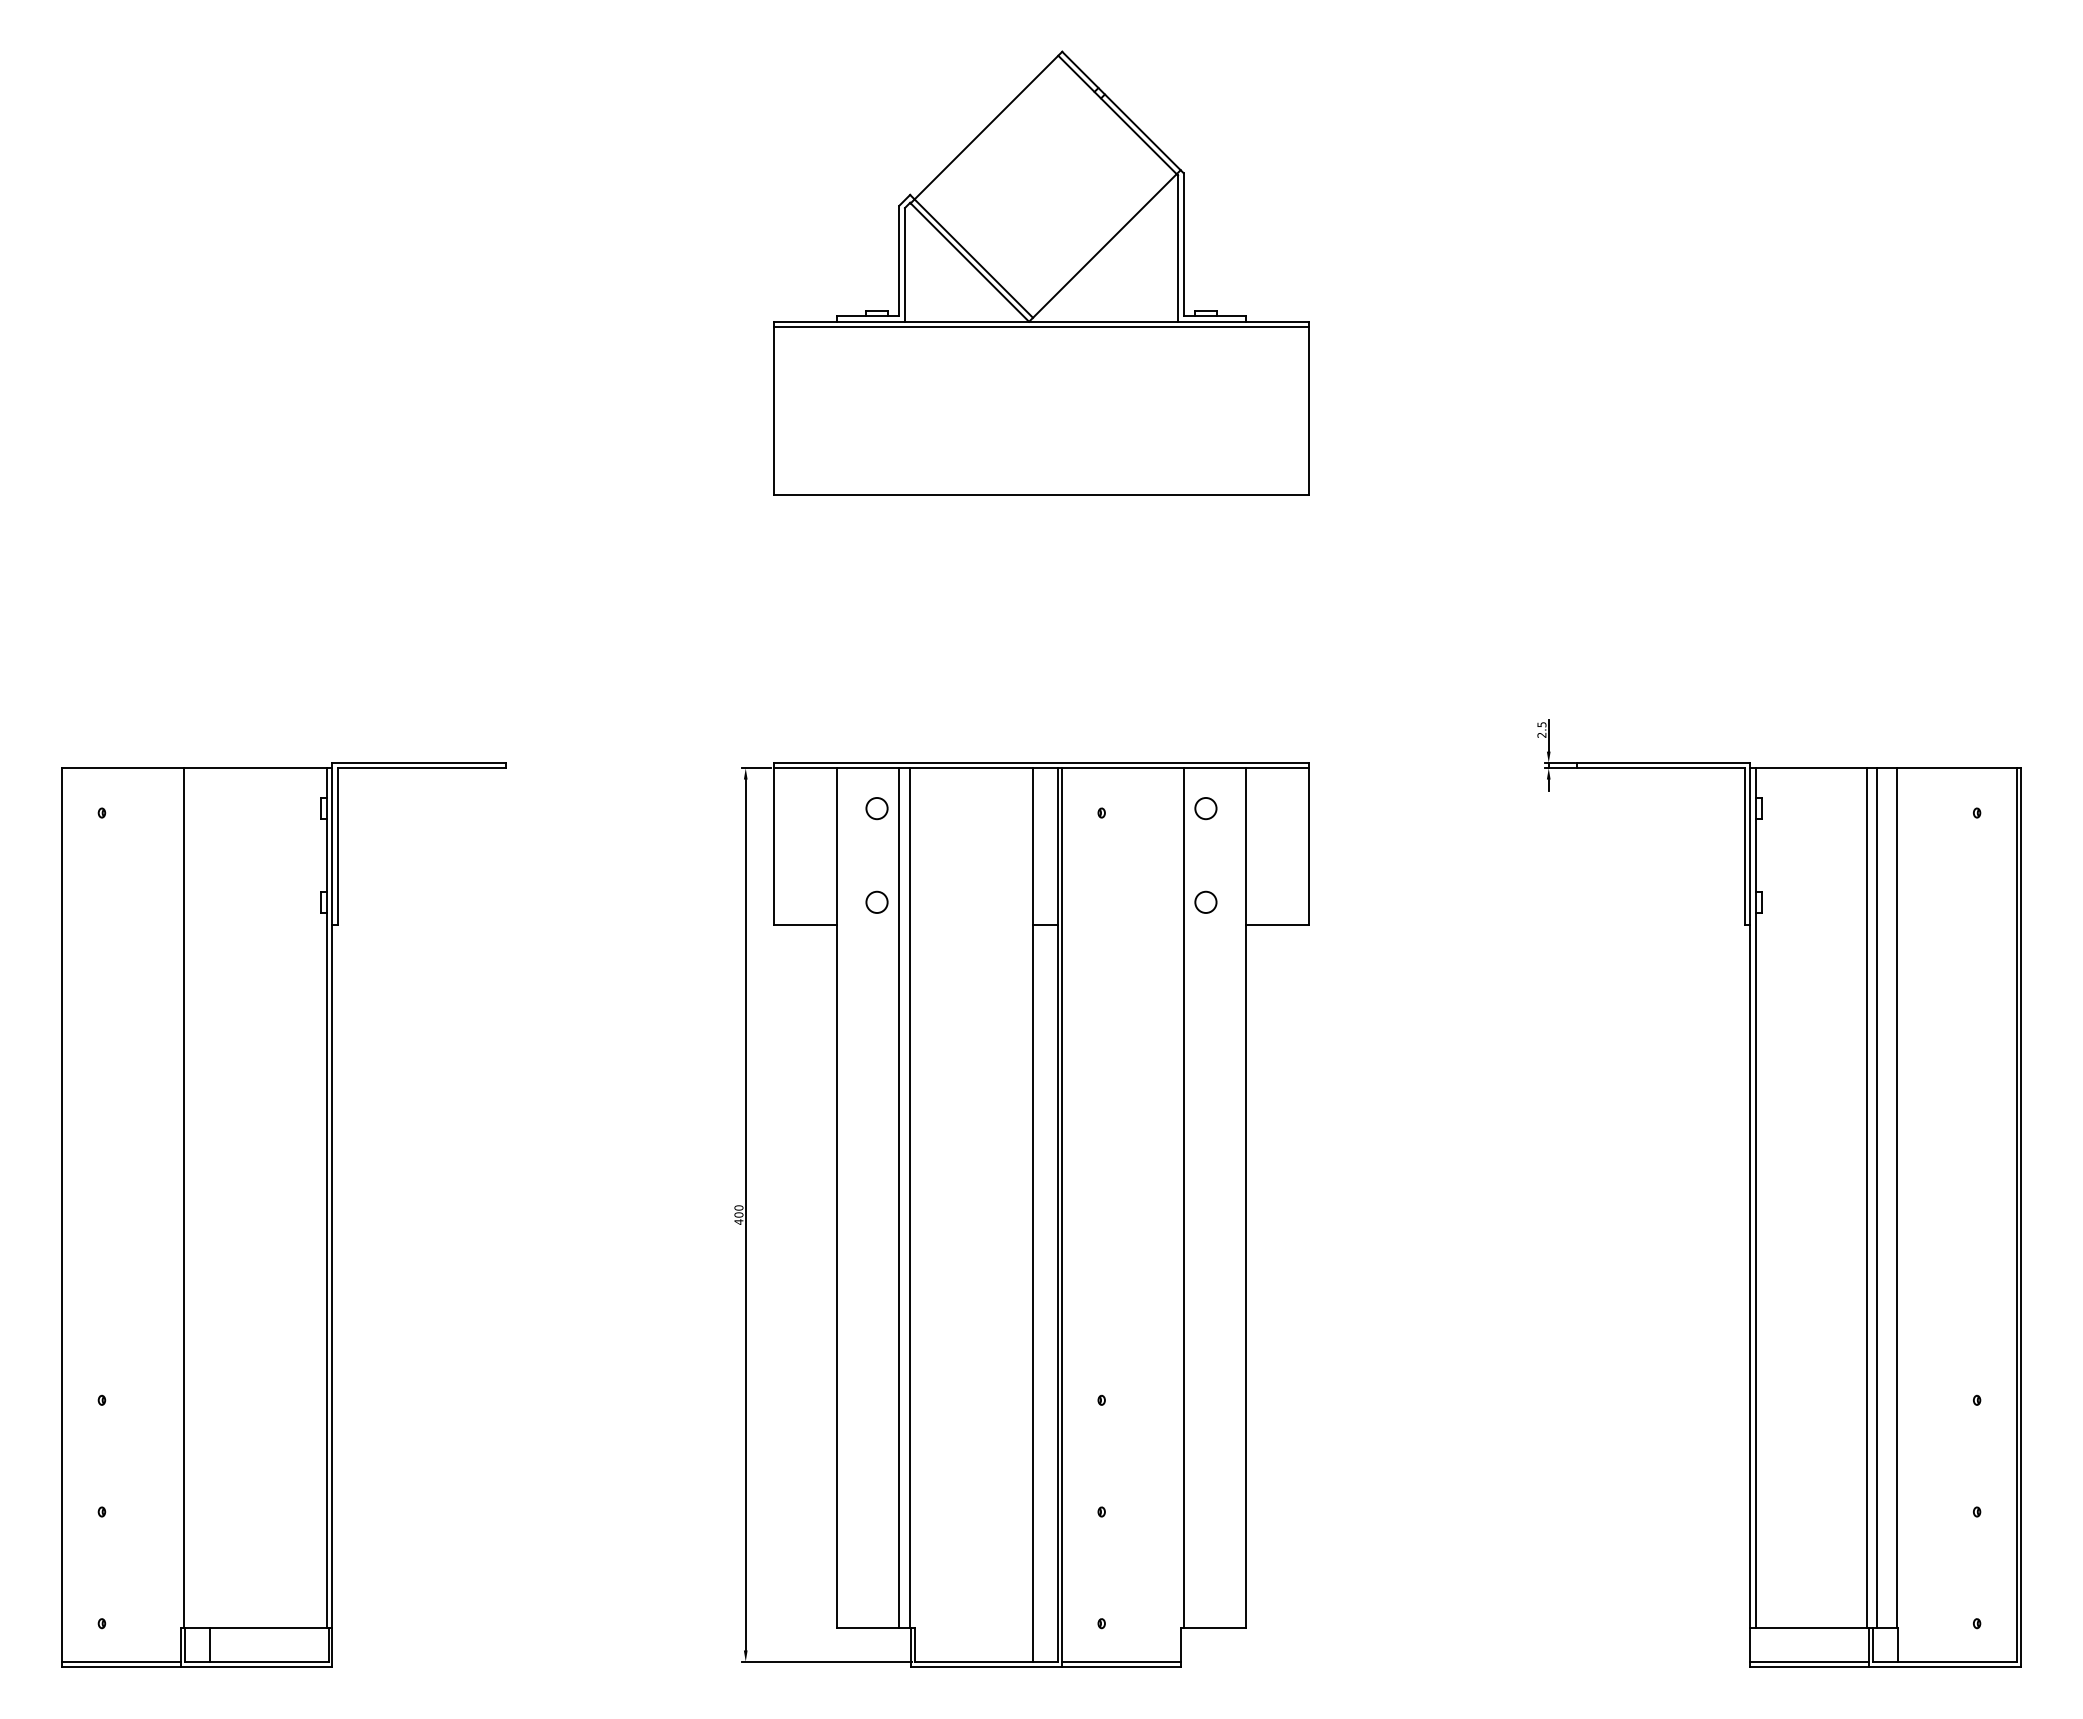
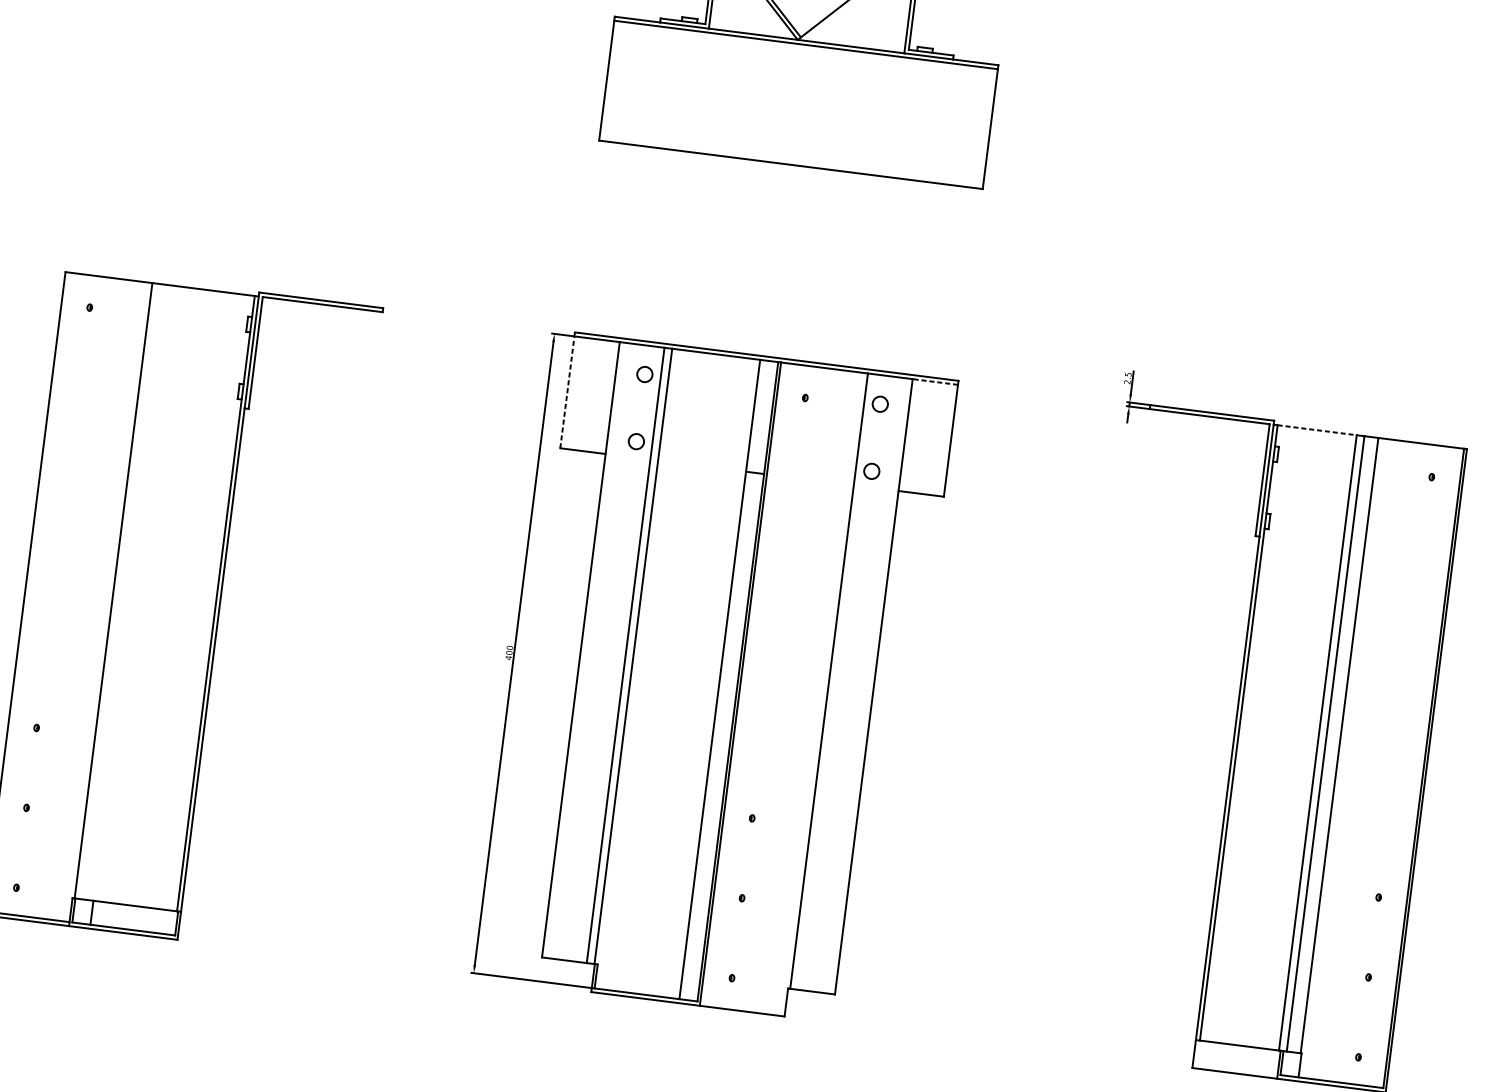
line: (1277, 768) -> (935, 382), solid -> dashed
line: (1811, 768) -> (1317, 430), solid -> dashed
line: (773, 843) -> (567, 390), solid -> dashed
line: (1121, 1661) -> (742, 1007), removed
line: (1809, 1661) -> (1235, 1069), removed

